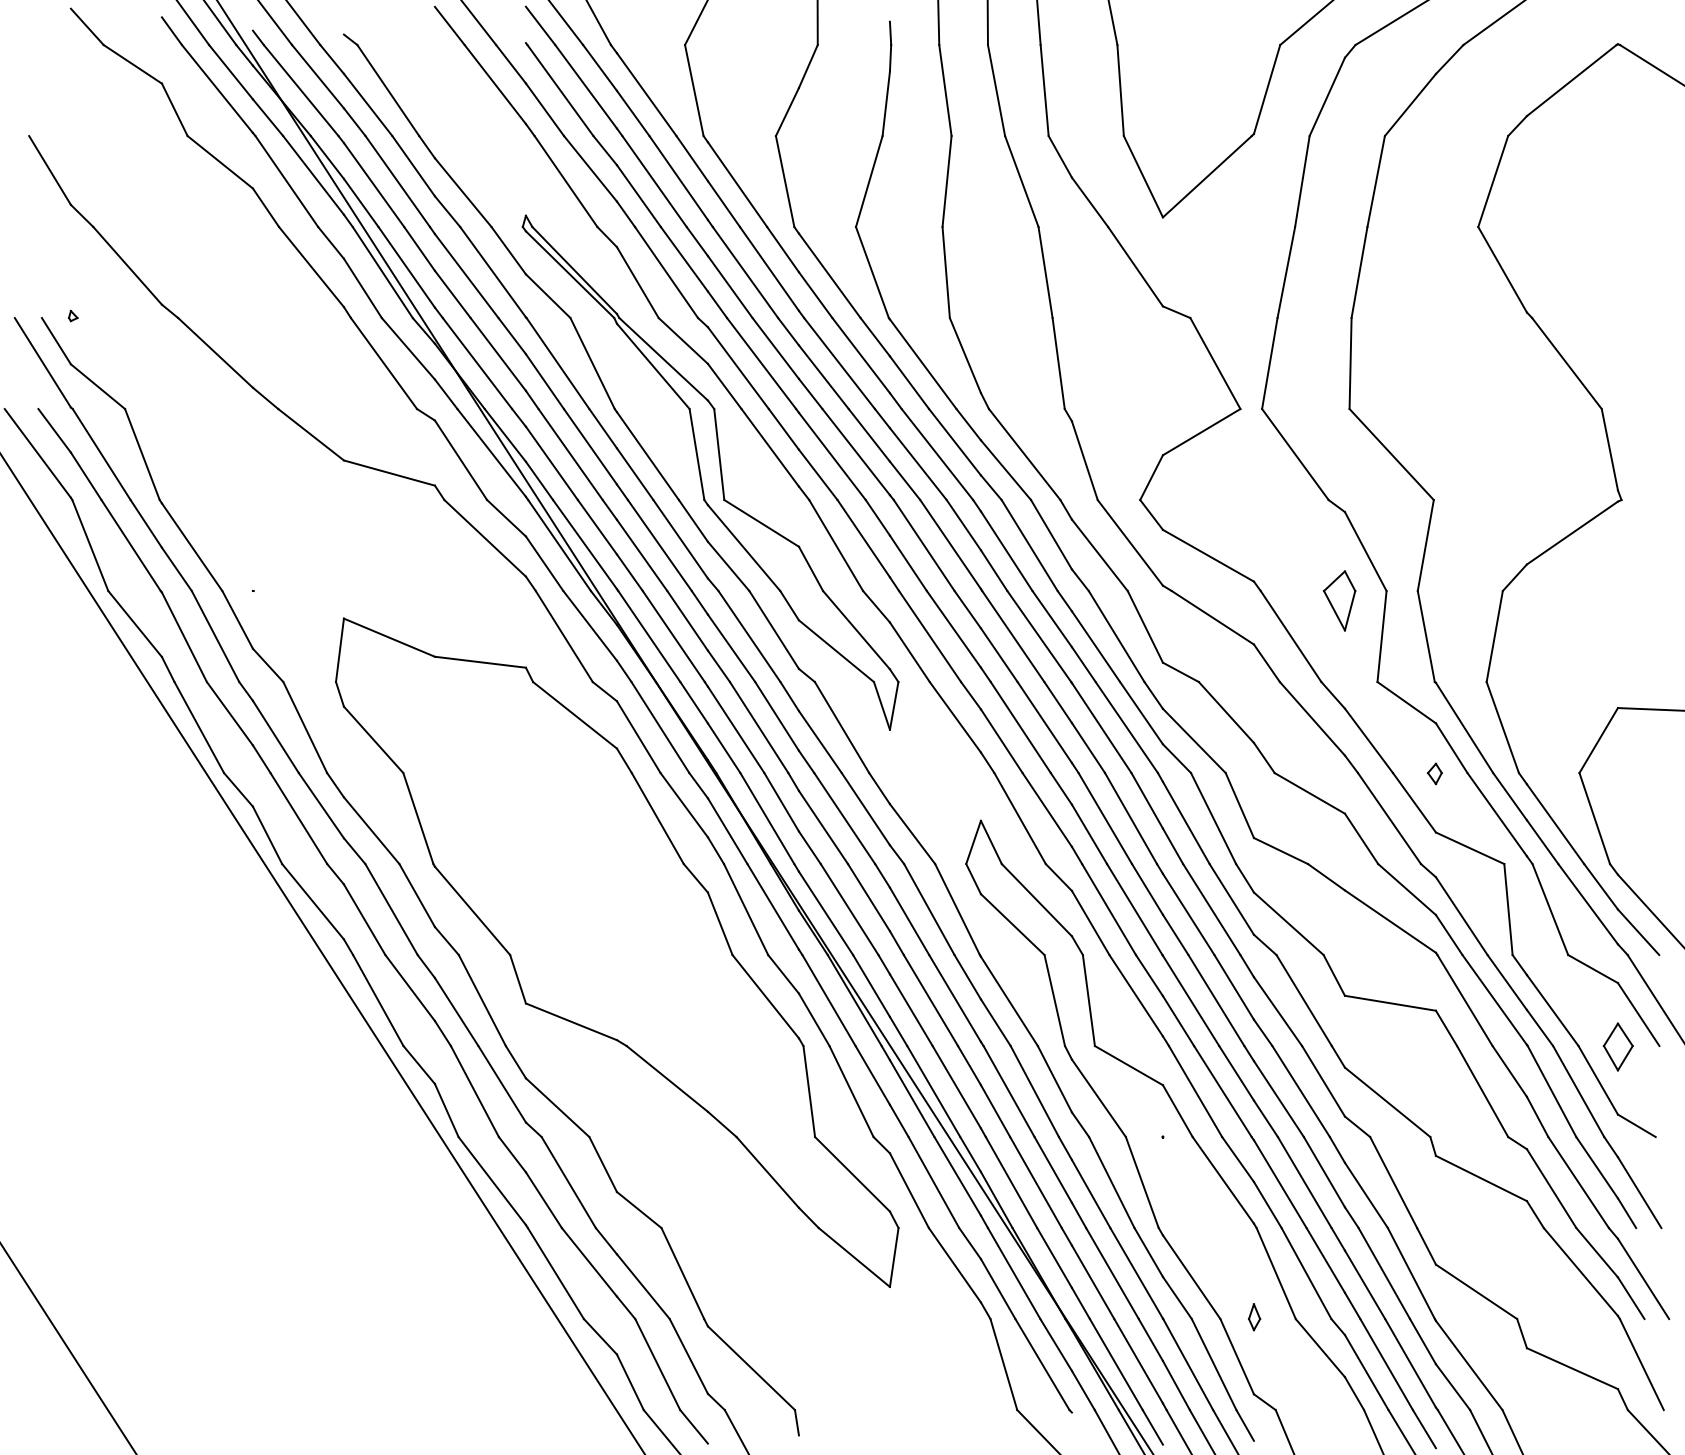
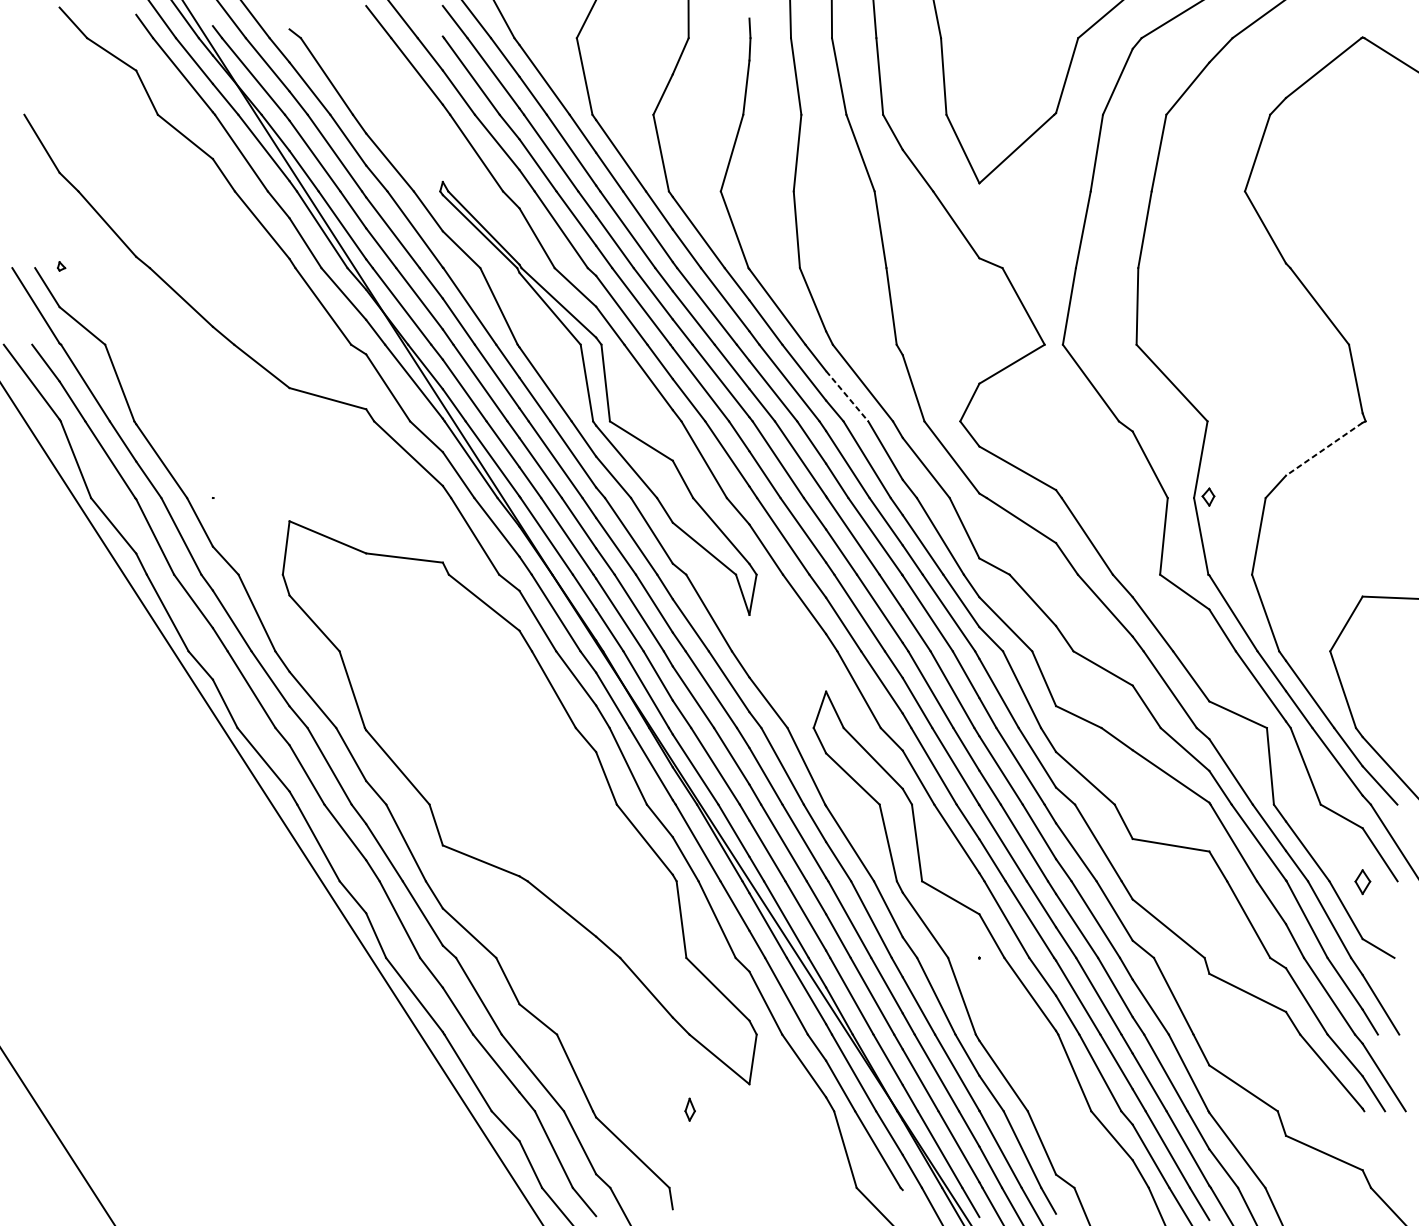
line: (1005, 470) -> (846, 396), solid -> dashed
line: (1572, 533) -> (1324, 449), solid -> dashed
part: (1339, 600) -> (1128, 506), removed
part: (1434, 773) -> (1208, 496), moved
part: (1617, 1046) -> (1362, 881), size x0.6
part: (1254, 1317) -> (690, 1109), moved
line: (1641, 1364) -> (1382, 1149), removed

